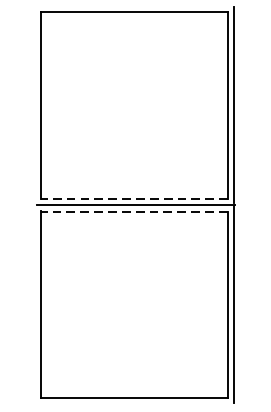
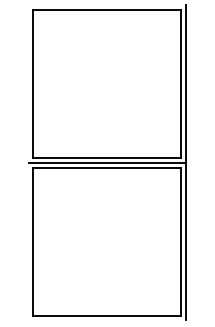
line: (134, 198) -> (106, 157), dashed -> solid
line: (134, 212) -> (106, 168), dashed -> solid

